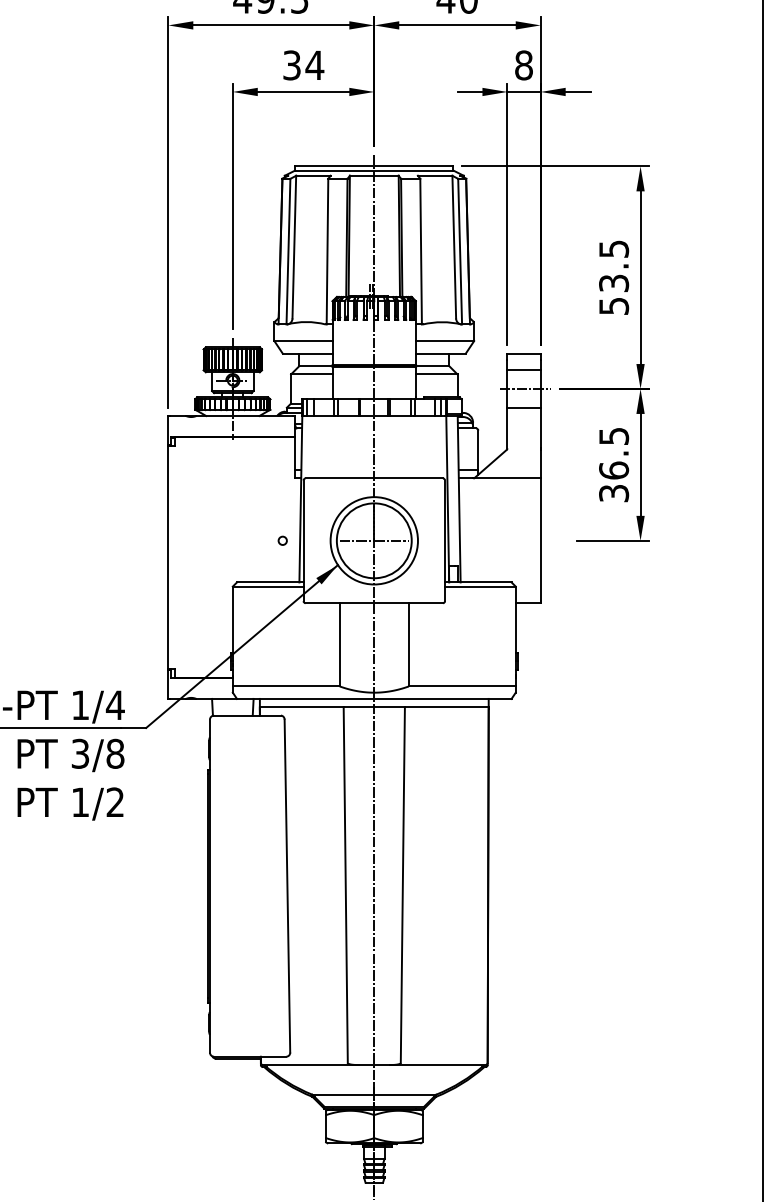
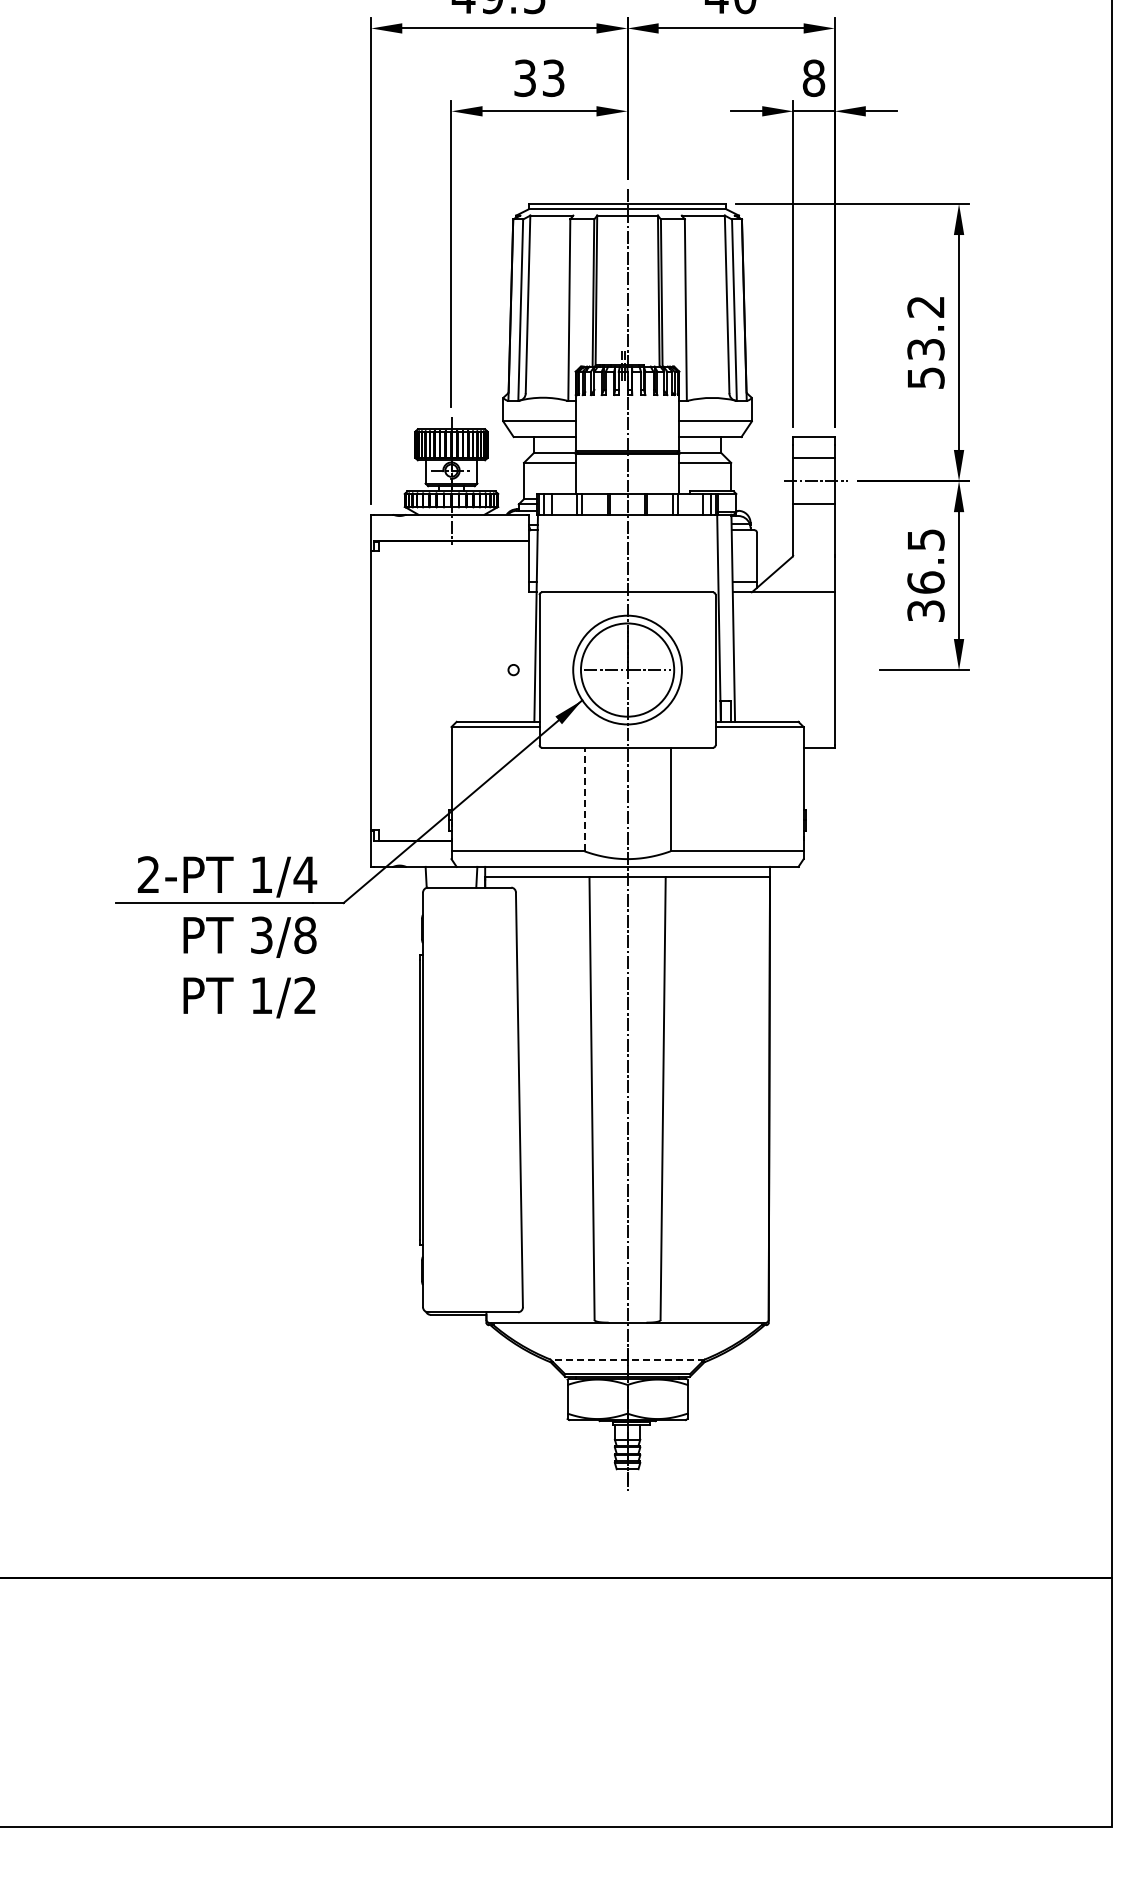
text: (314, 65) -> (553, 78), 34 -> 33
text: (613, 248) -> (925, 306), 53.5 -> 53.2
line: (339, 644) -> (584, 799), solid -> dashed
line: (374, 1094) -> (627, 1359), solid -> dashed

